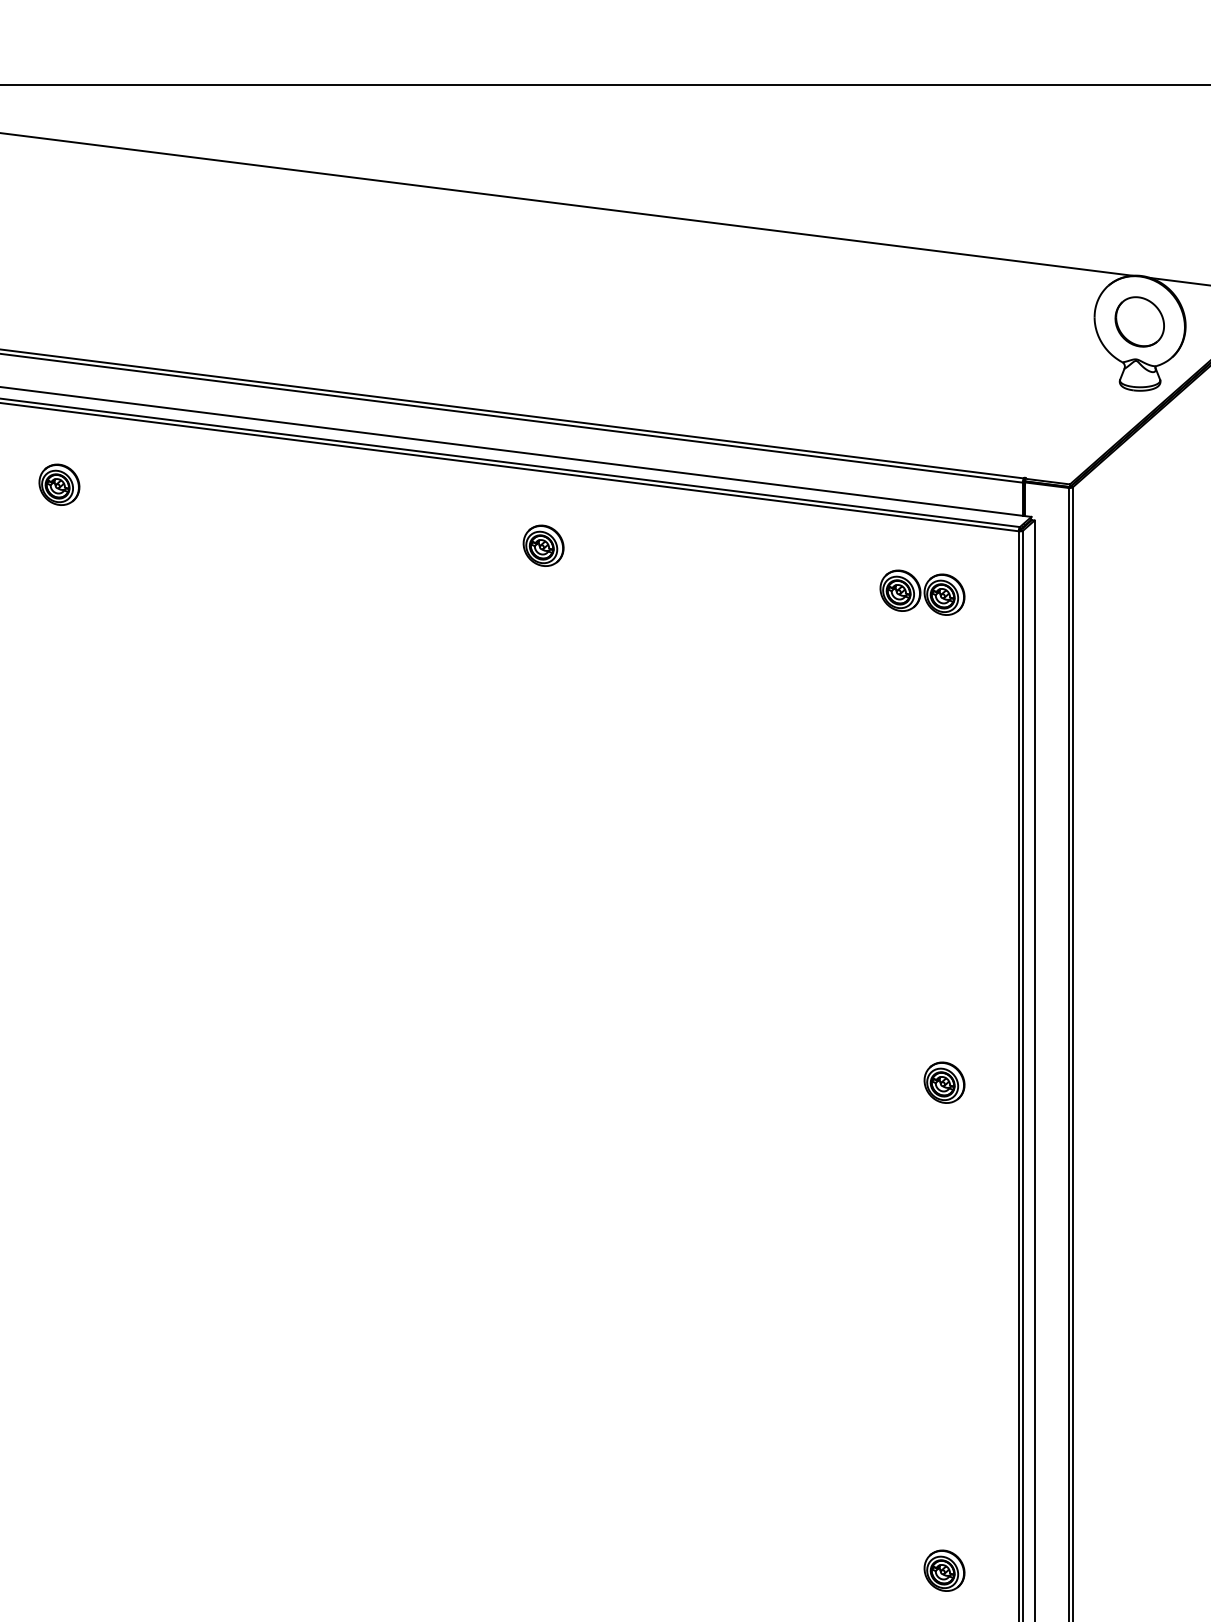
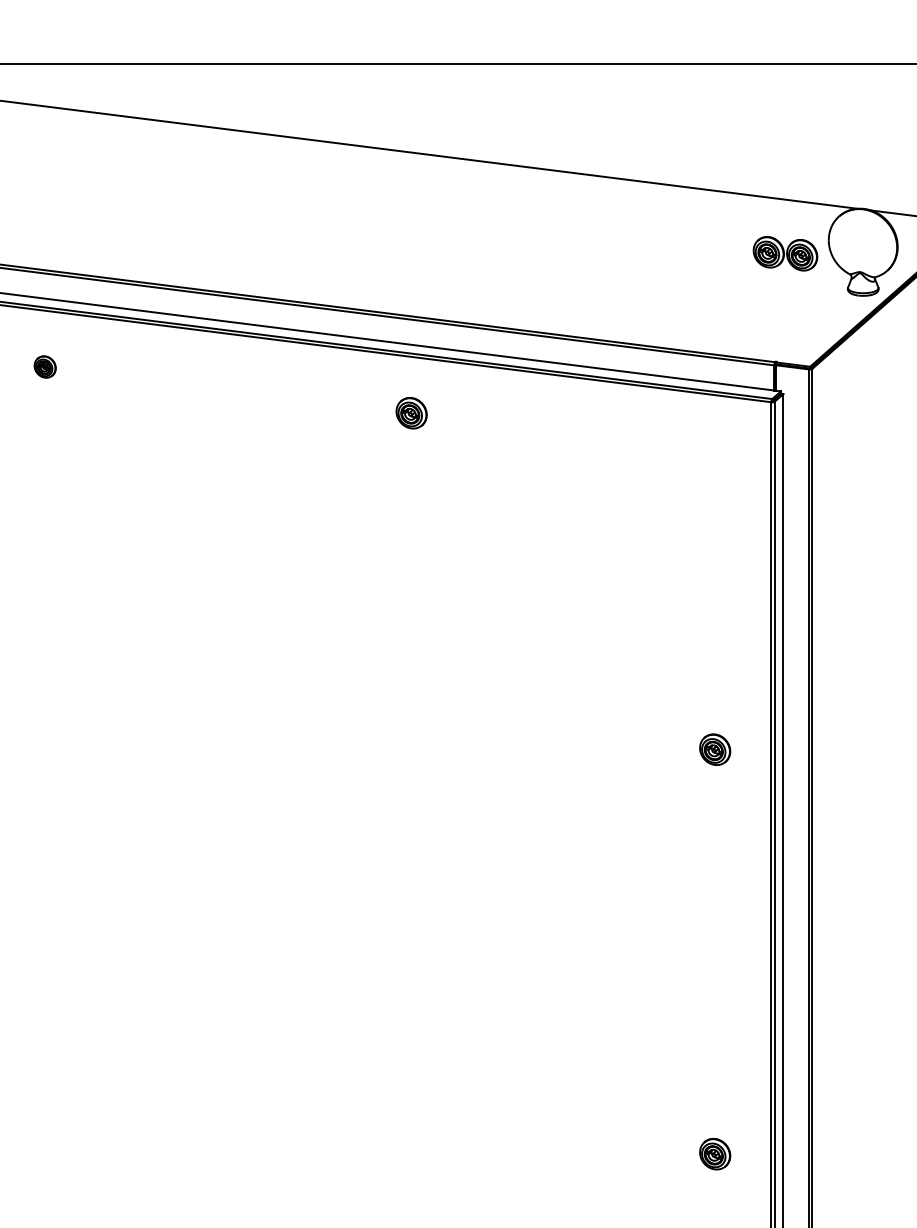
part: (1139, 321) -> (862, 243), removed
part: (59, 484) -> (45, 366), size x0.7
part: (922, 592) -> (785, 253), moved
part: (944, 1082) -> (715, 749), moved
part: (944, 1571) -> (715, 1154), moved

